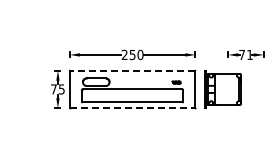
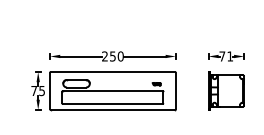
line: (132, 70) -> (112, 72), dashed -> solid
part: (222, 89) -> (225, 91), moved
line: (133, 108) -> (113, 110), dashed -> solid

